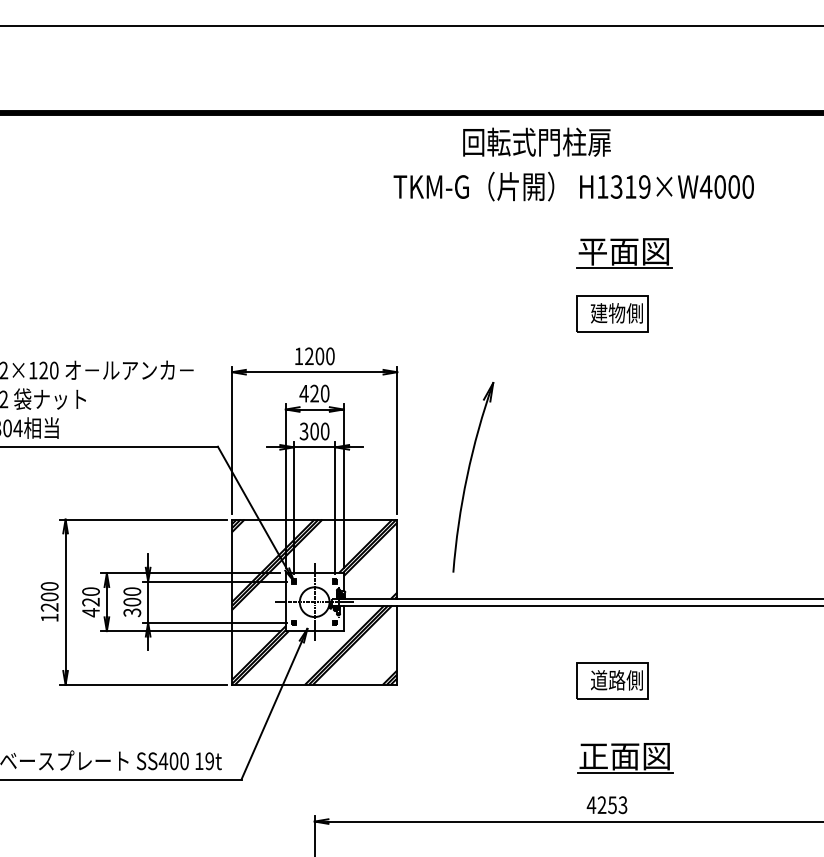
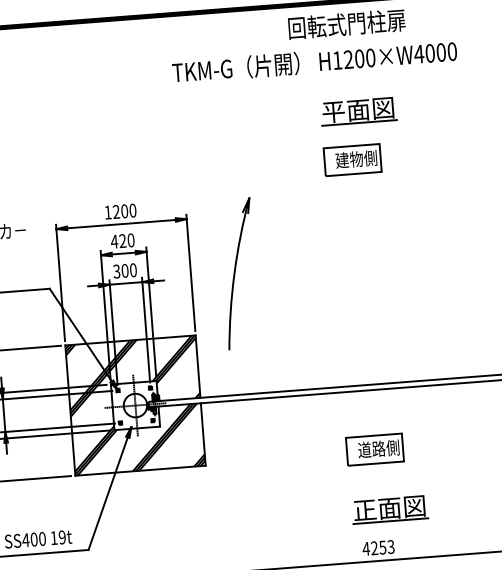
text: (536, 141) -> (346, 23), moved
text: (630, 186) -> (359, 58), H1319×W4000 -> H1200×W4000
part: (473, 477) -> (239, 274), moved

